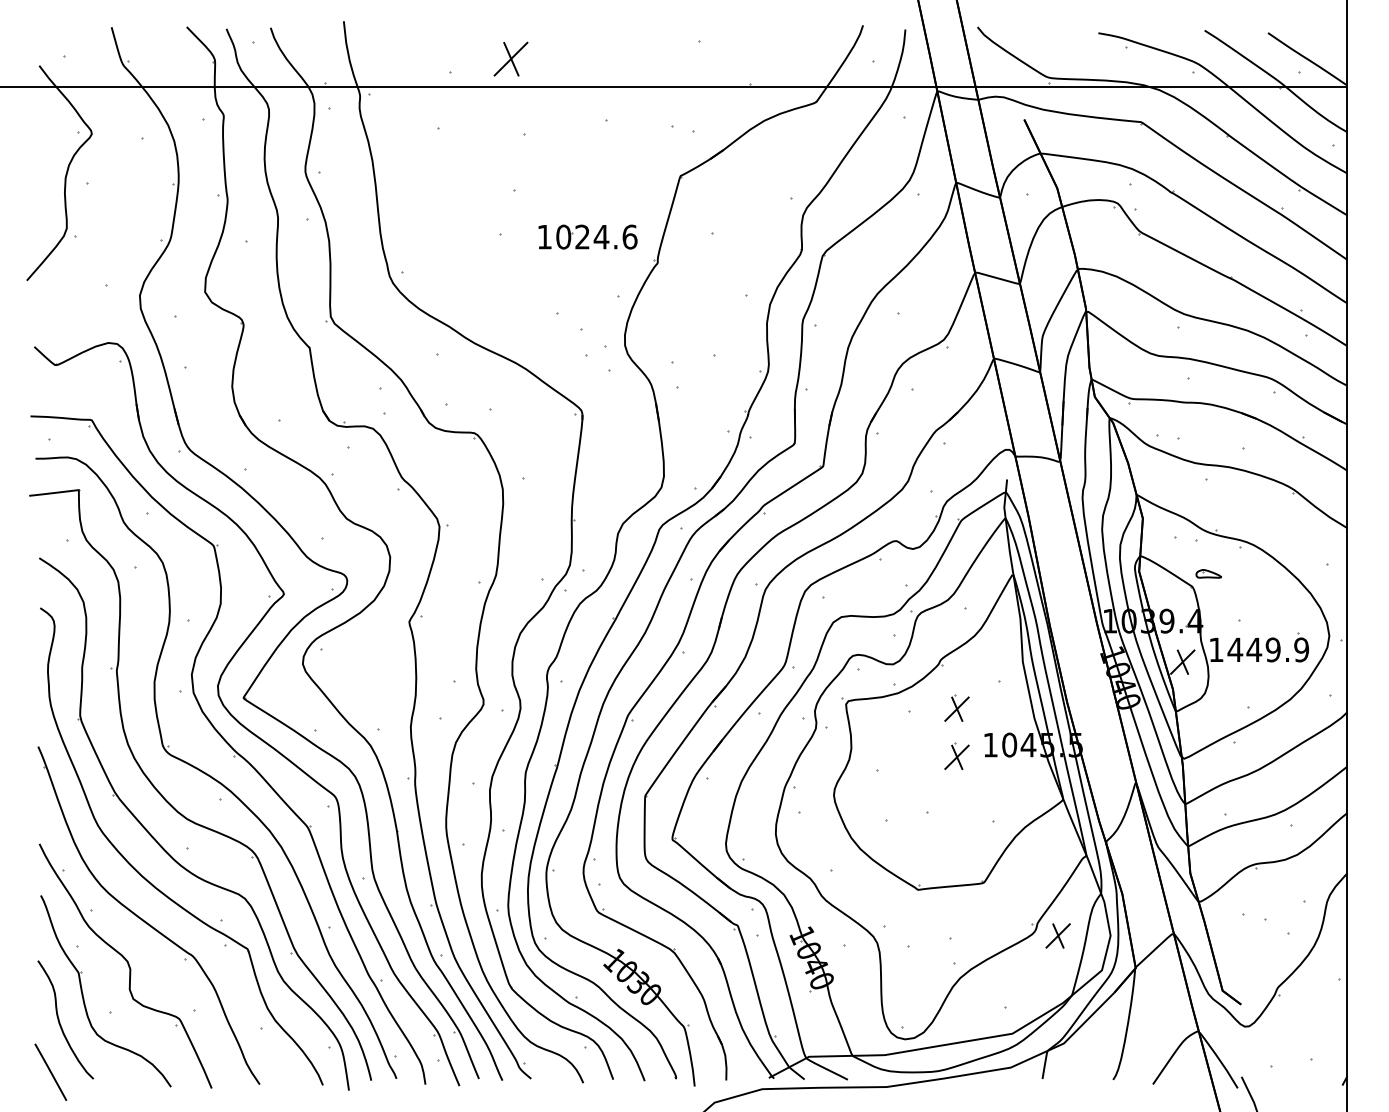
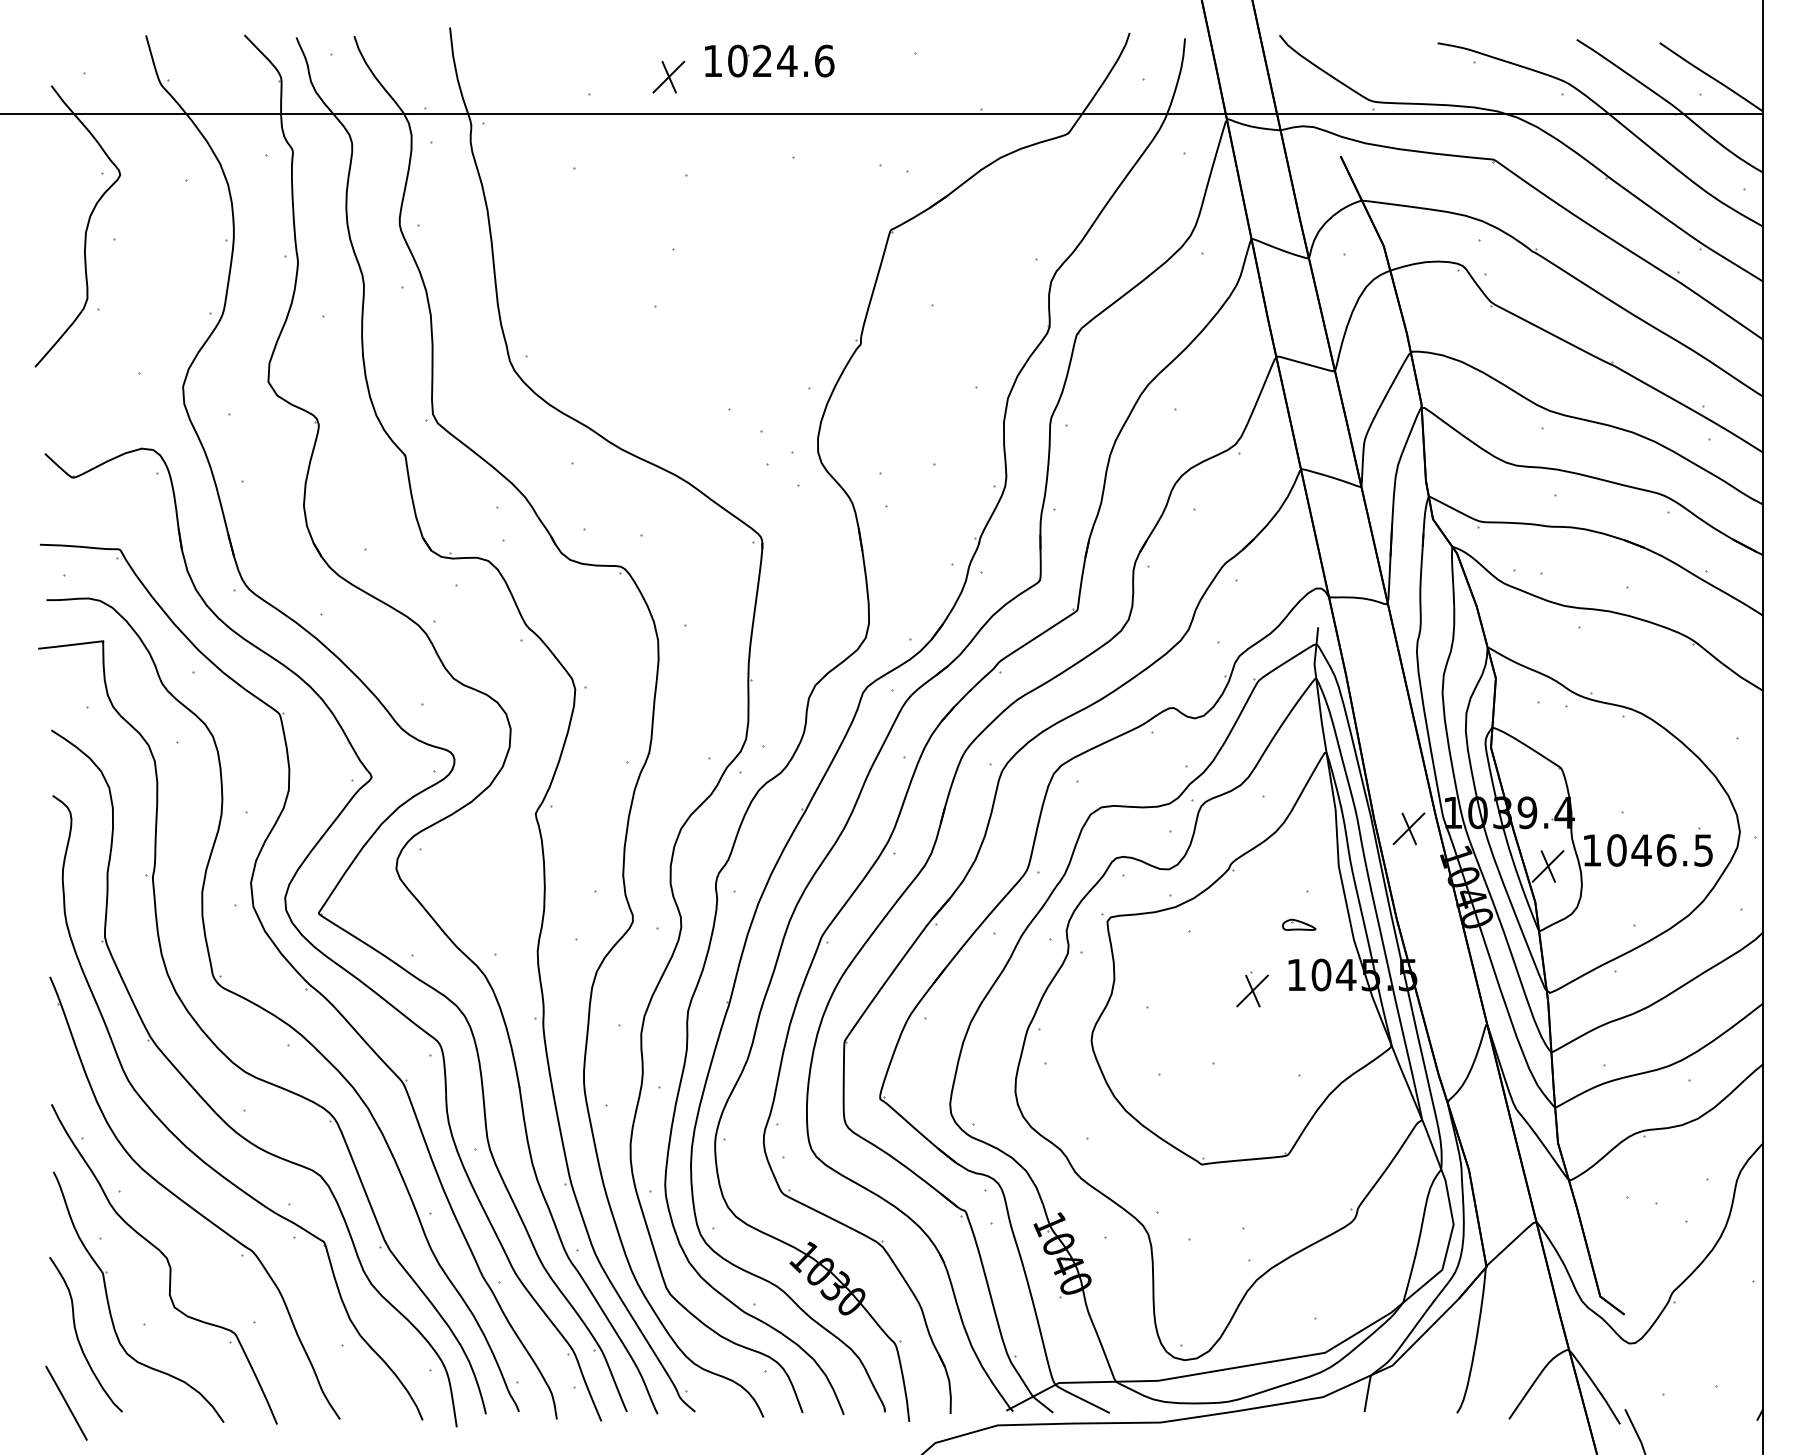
part: (510, 58) -> (668, 76), size x0.71
part: (587, 236) -> (769, 60), moved
part: (1209, 573) -> (1299, 924), moved
text: (1267, 649) -> (1659, 850), 1449.9 -> 1046.5
part: (956, 708) -> (1252, 926), removed
part: (1057, 935) -> (1408, 828), moved

